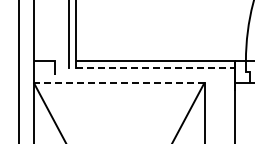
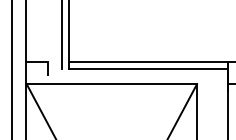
line: (156, 68) -> (149, 69), dashed -> solid
line: (119, 82) -> (112, 83), dashed -> solid

